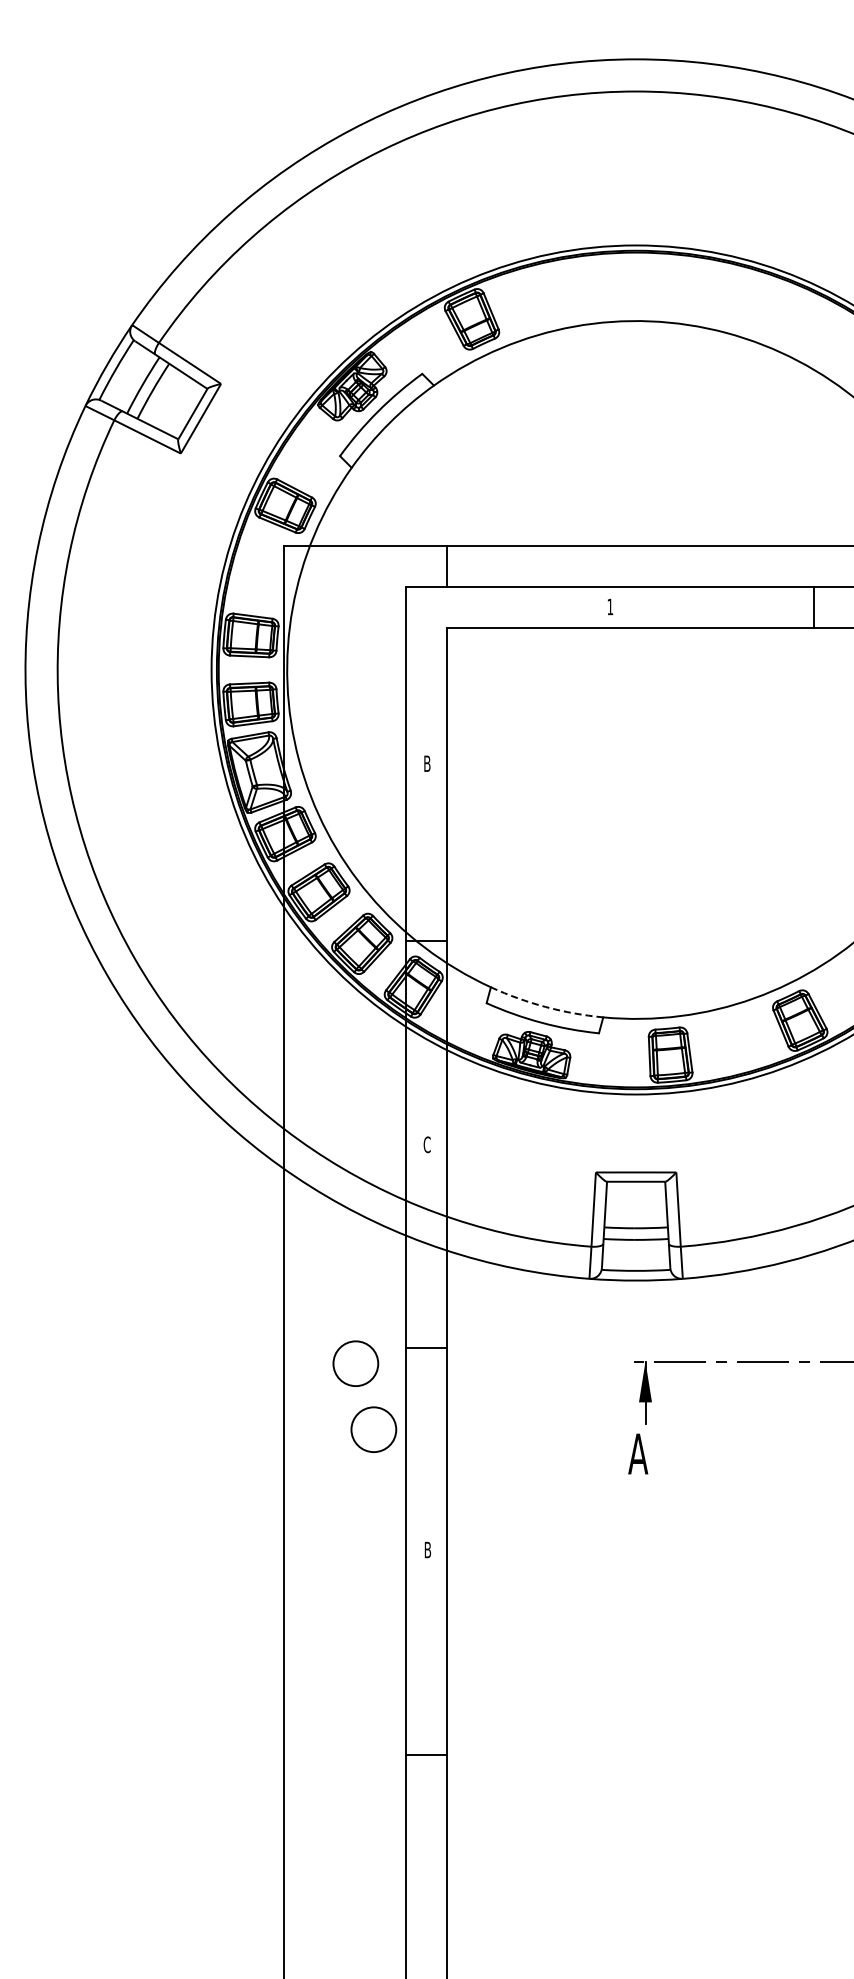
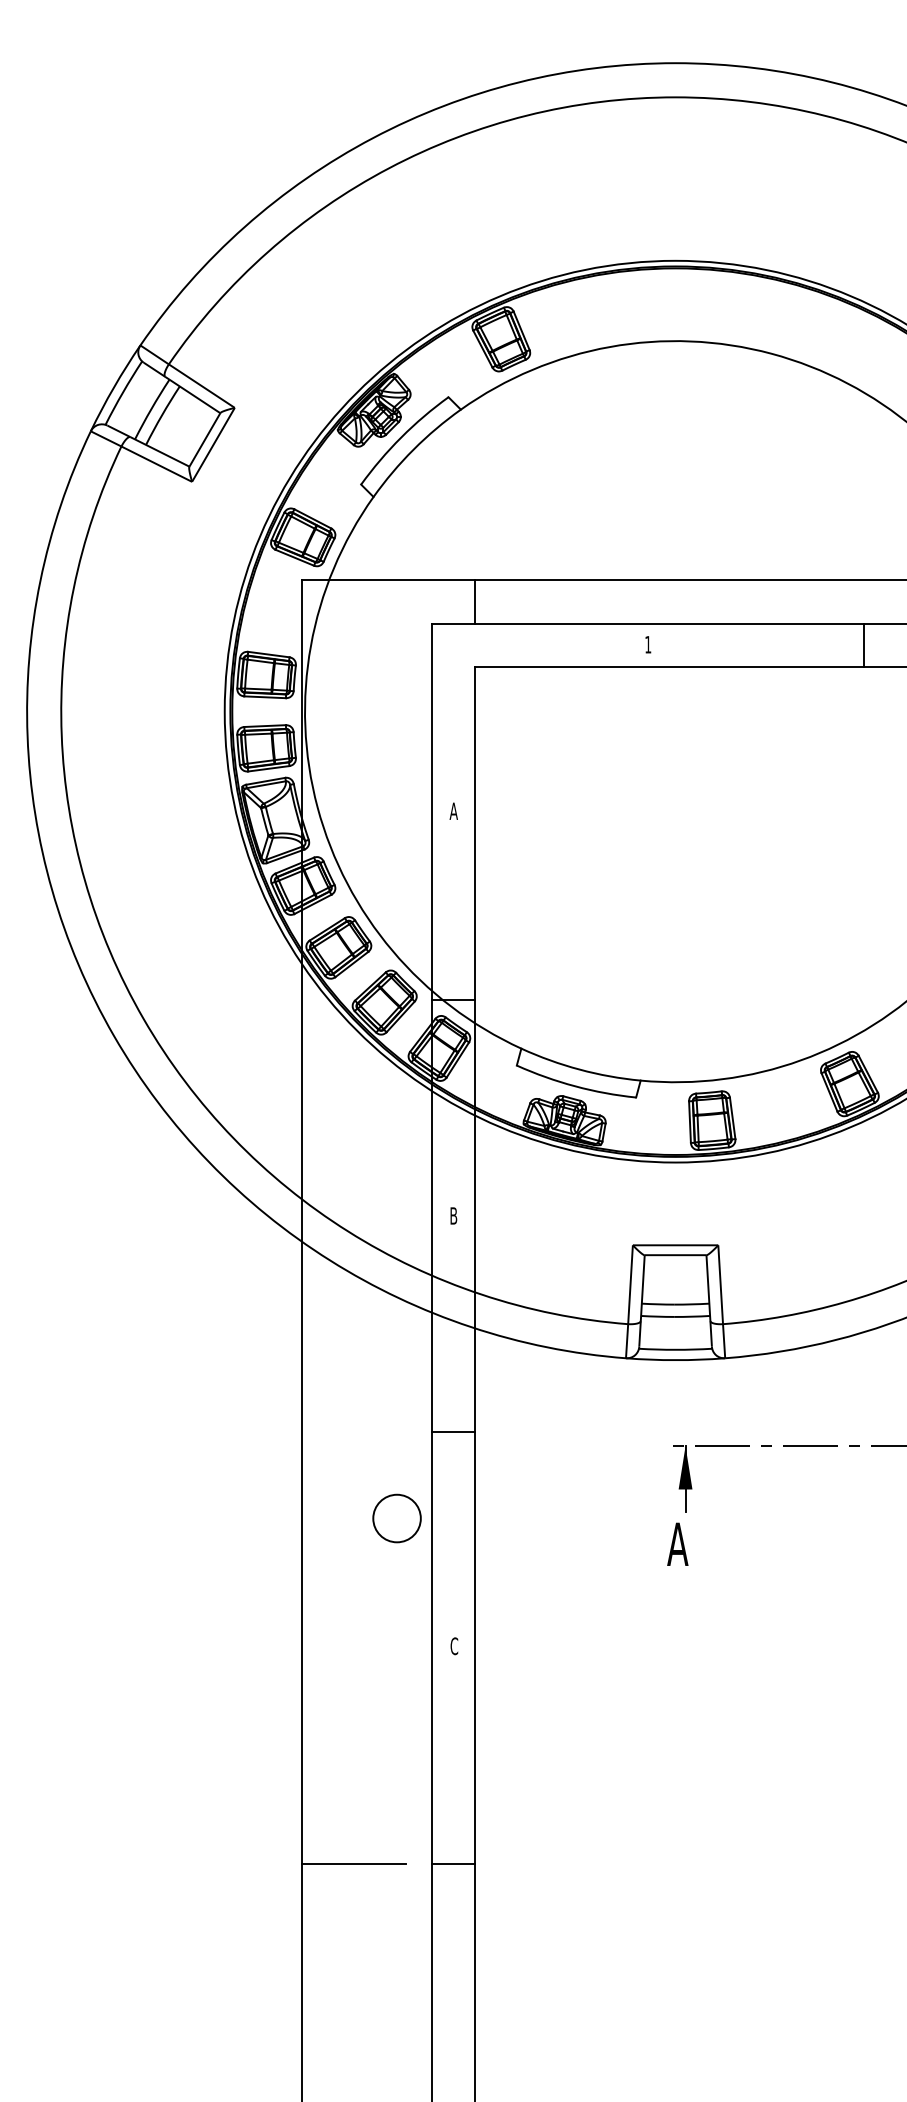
text: (427, 763) -> (454, 810), B -> A
arc: (545, 1007) -> (579, 1070), dashed -> solid
text: (426, 1144) -> (452, 1215), C -> B
circle: (355, 1363) -> (377, 1448), removed
text: (427, 1549) -> (454, 1645), B -> C
line: (333, 1755) -> (354, 1864), added

